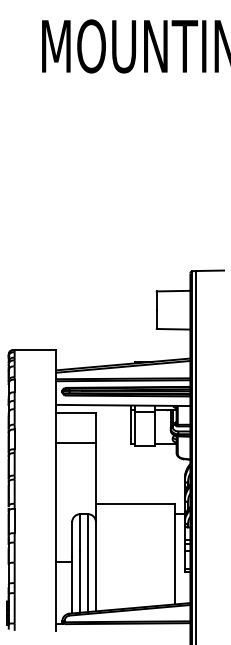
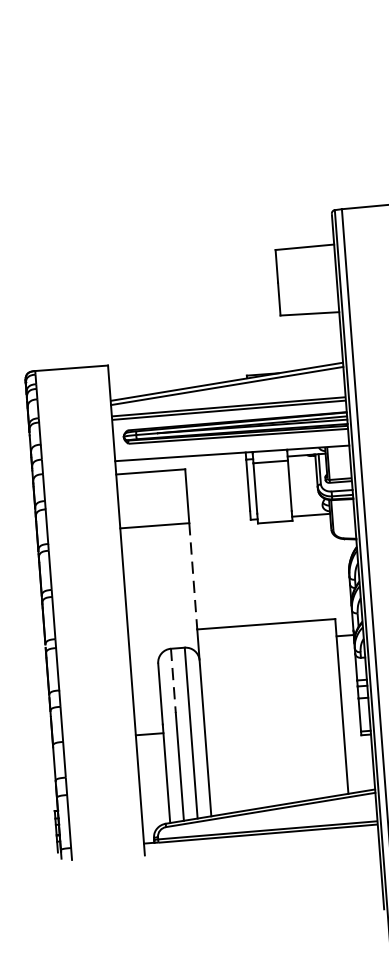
line: (95, 474) -> (192, 577), solid -> dashed
line: (80, 533) -> (174, 682), solid -> dashed

